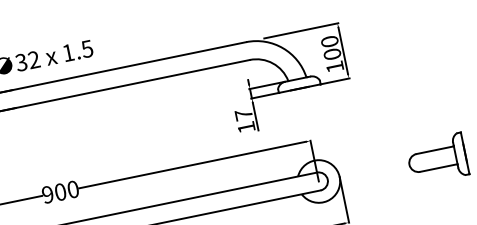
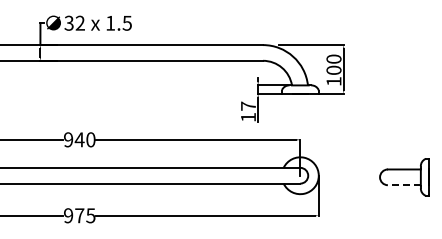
line: (437, 168) -> (403, 185), solid -> dashed
text: (60, 191) -> (79, 139), 900 -> 940

